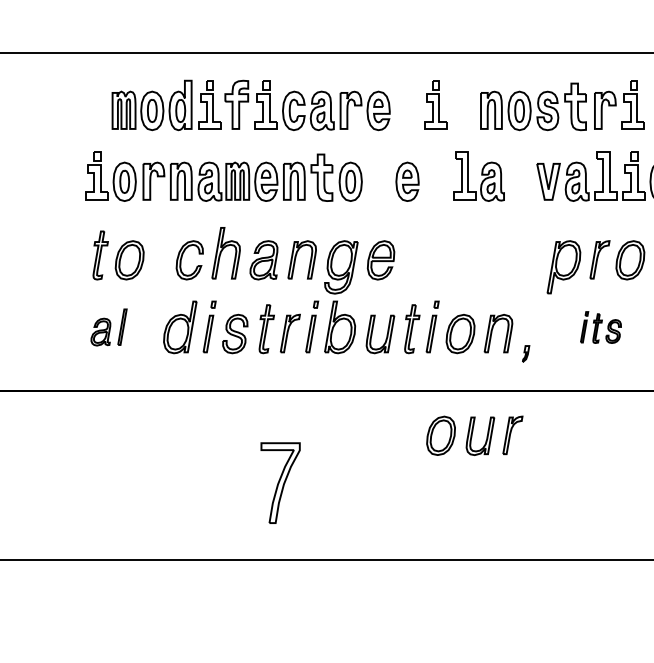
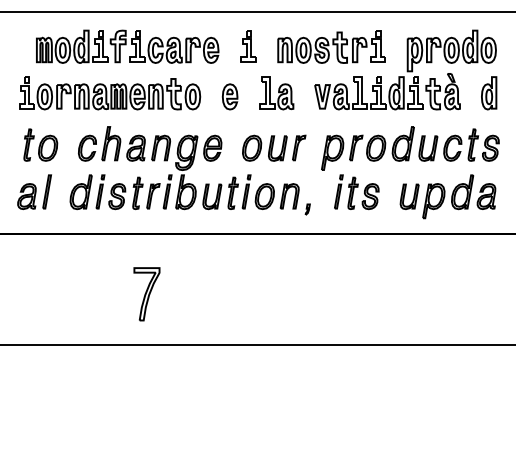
part: (108, 327) -> (34, 192), size x1.43
part: (600, 327) -> (356, 192), size x1.67
part: (475, 434) -> (274, 147), moved

